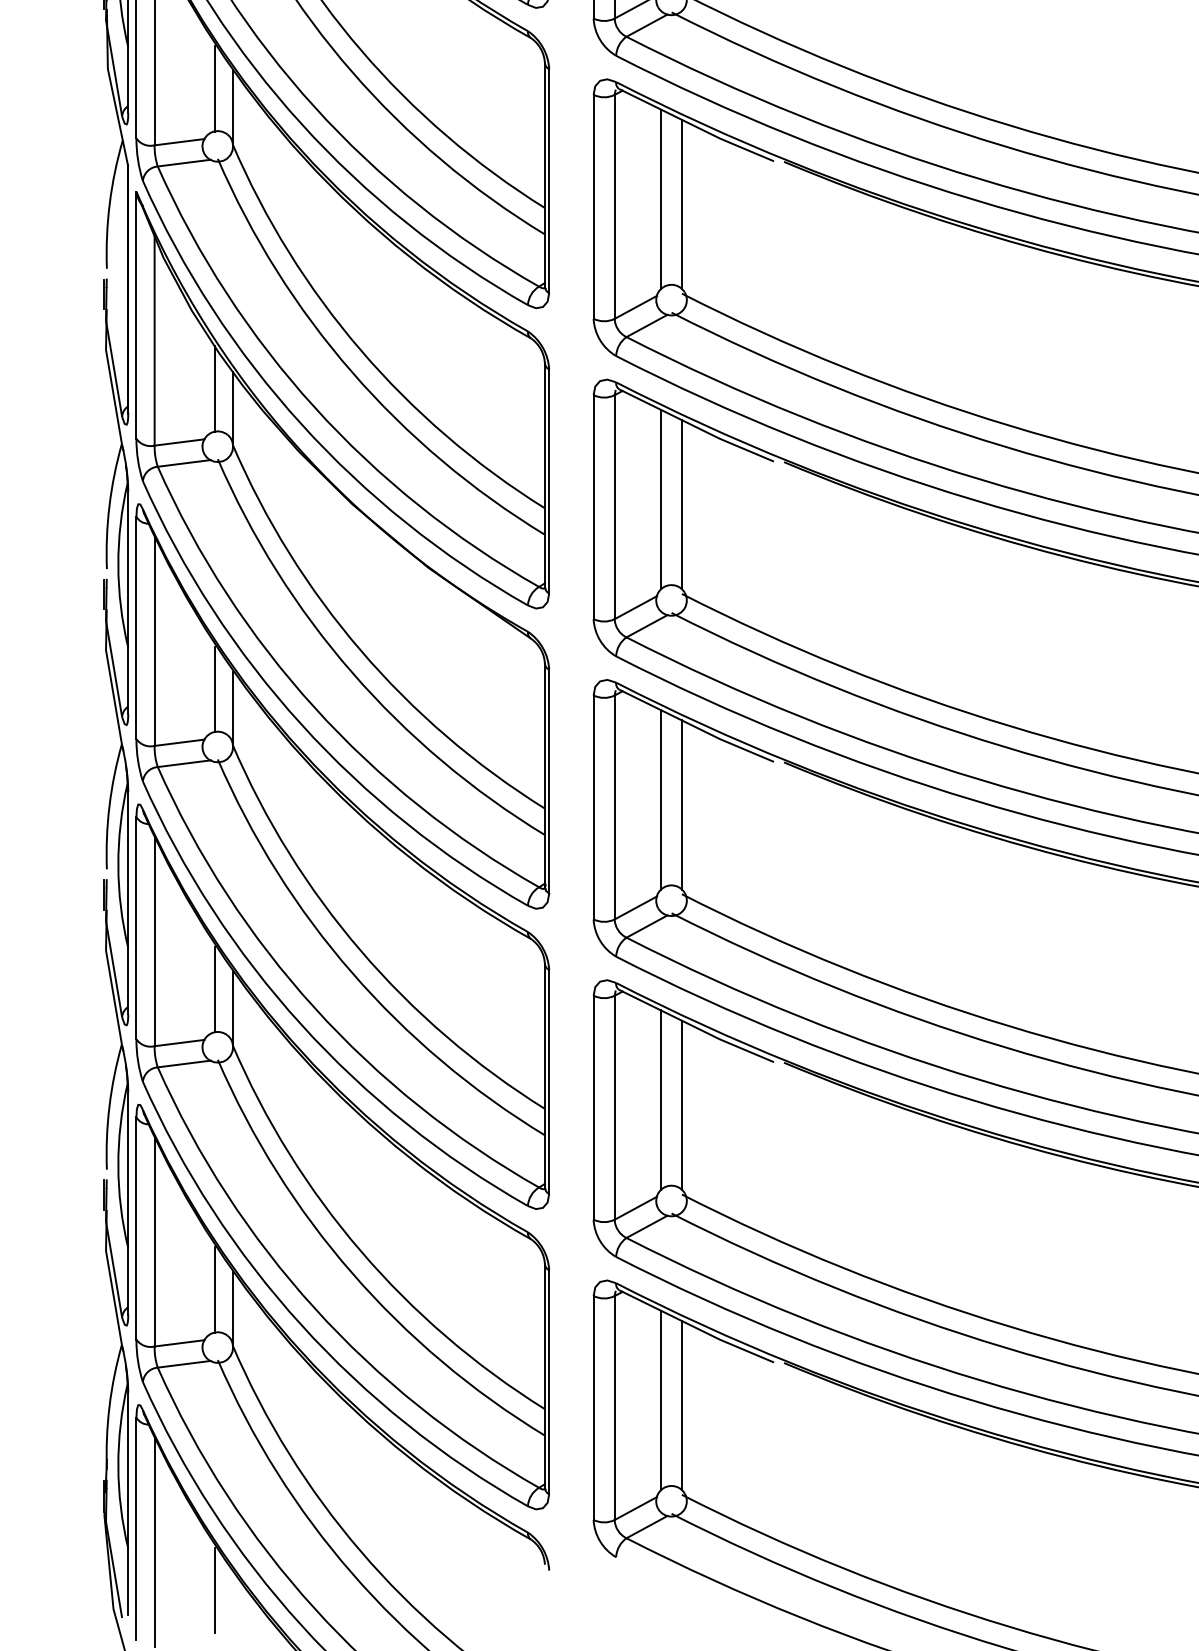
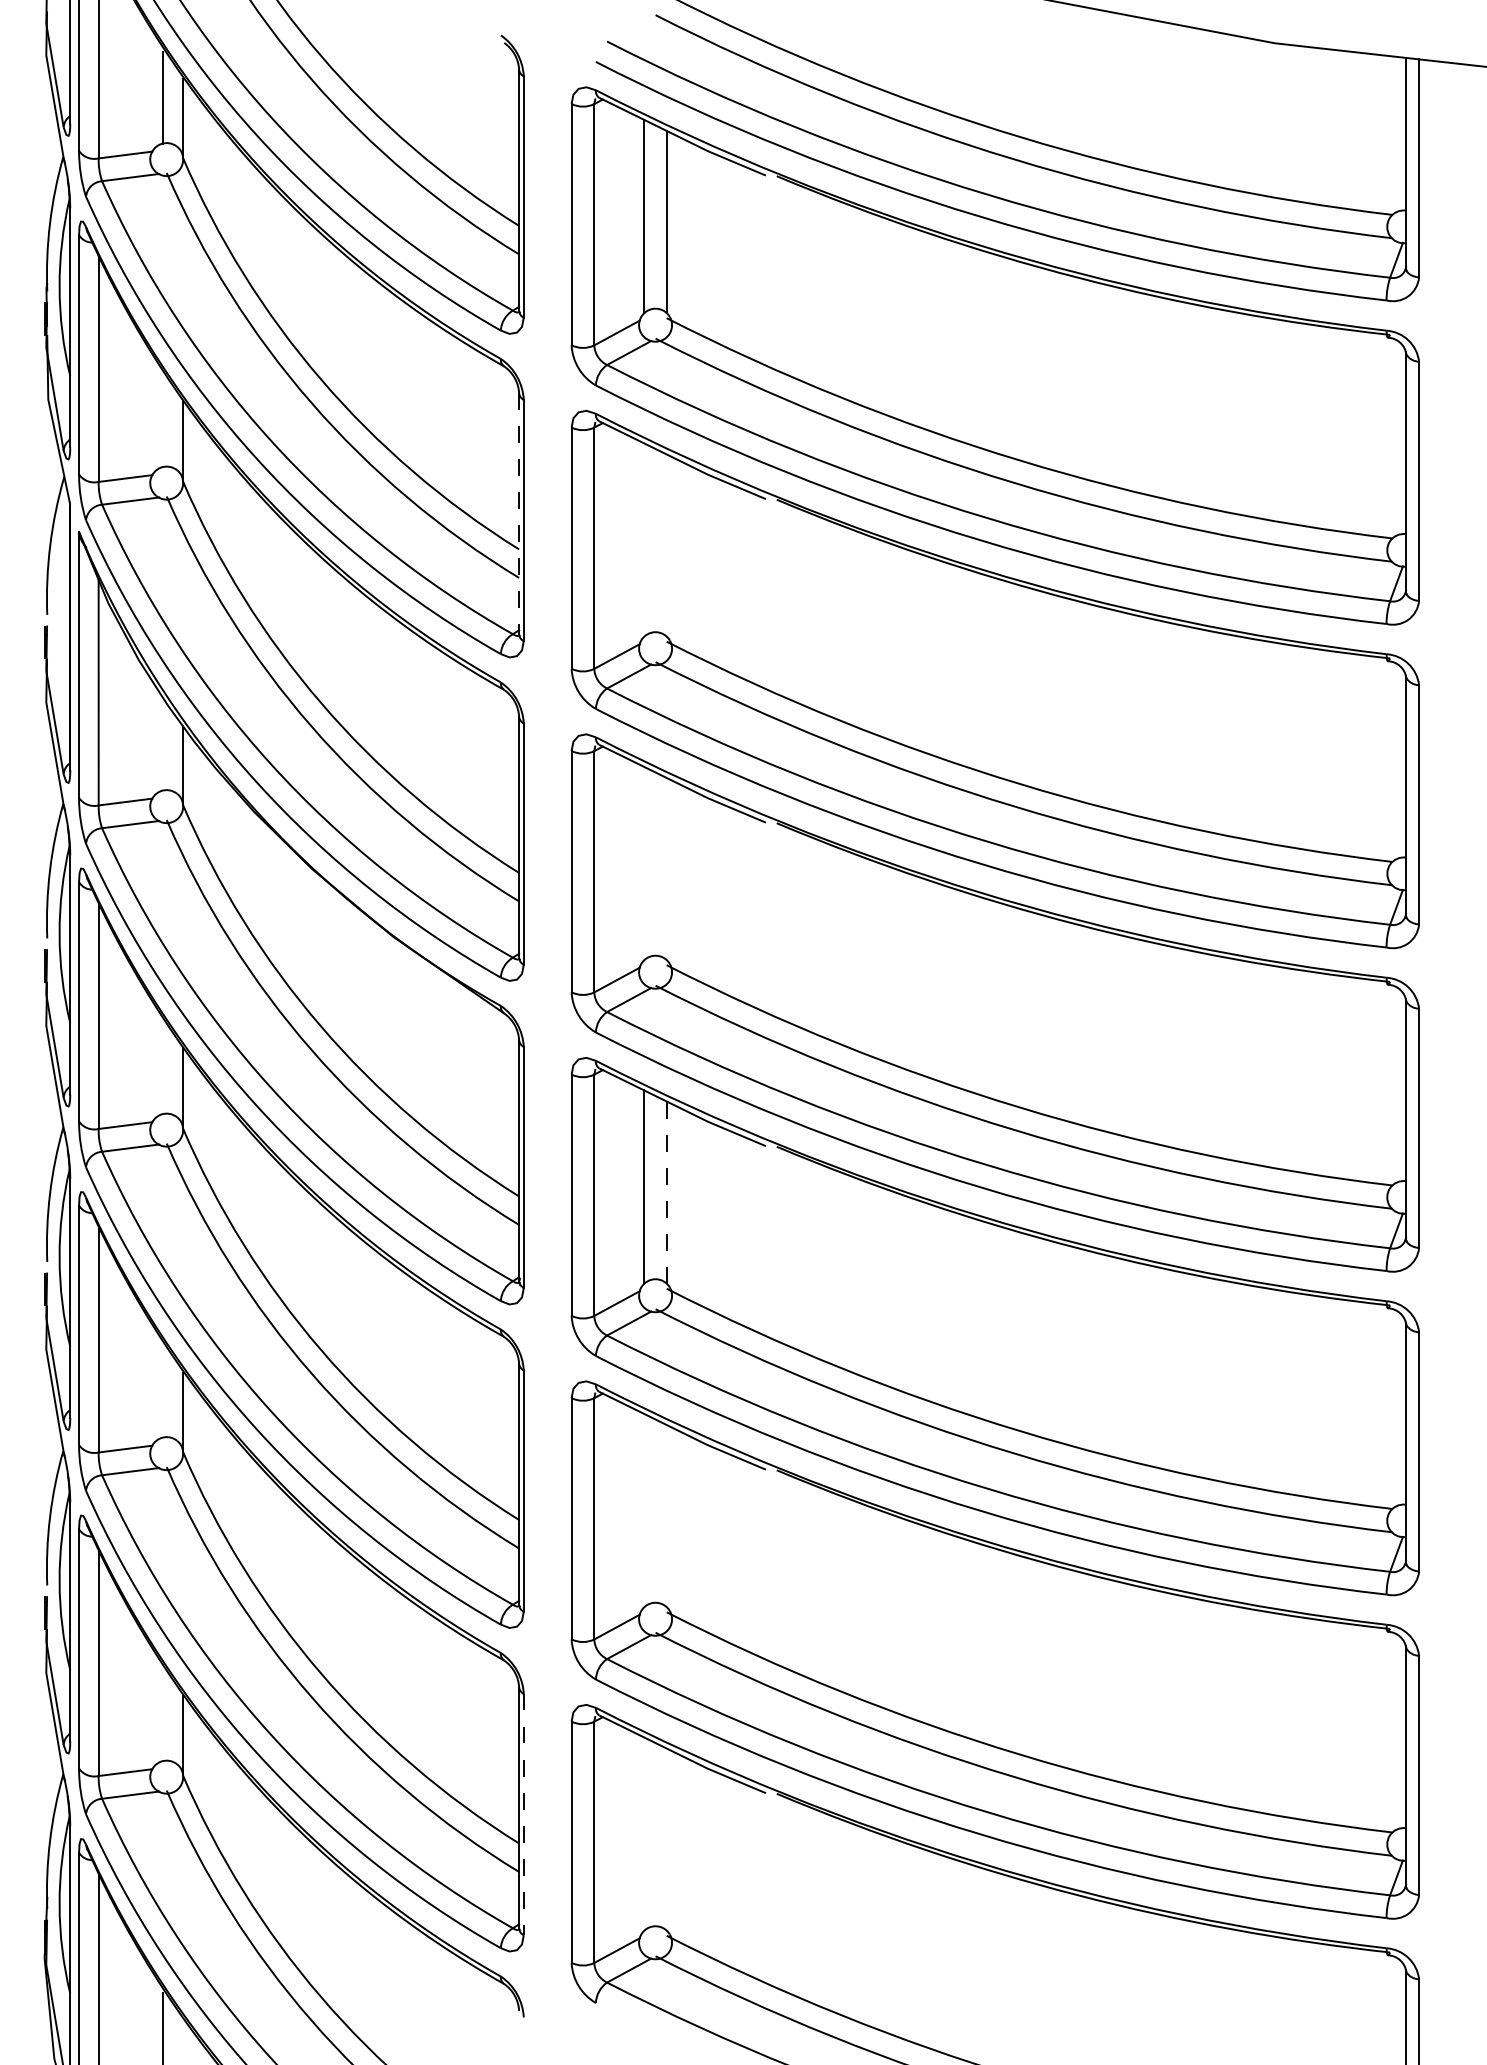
line: (214, 89) -> (163, 421), removed
line: (545, 174) -> (519, 513), solid -> dashed
line: (661, 198) -> (644, 539), removed
line: (681, 204) -> (666, 545), removed
line: (214, 389) -> (163, 744), removed
line: (661, 499) -> (644, 863), removed
line: (681, 504) -> (666, 868), removed
line: (214, 689) -> (163, 1068), removed
line: (681, 804) -> (666, 1192), solid -> dashed
line: (214, 989) -> (163, 1391), removed
line: (661, 1100) -> (644, 1510), removed
line: (681, 1105) -> (666, 1516), removed
line: (214, 1290) -> (163, 1715), removed
line: (548, 1382) -> (523, 1814), solid -> dashed
line: (661, 1399) -> (644, 1833), removed
line: (681, 1405) -> (666, 1839), removed

